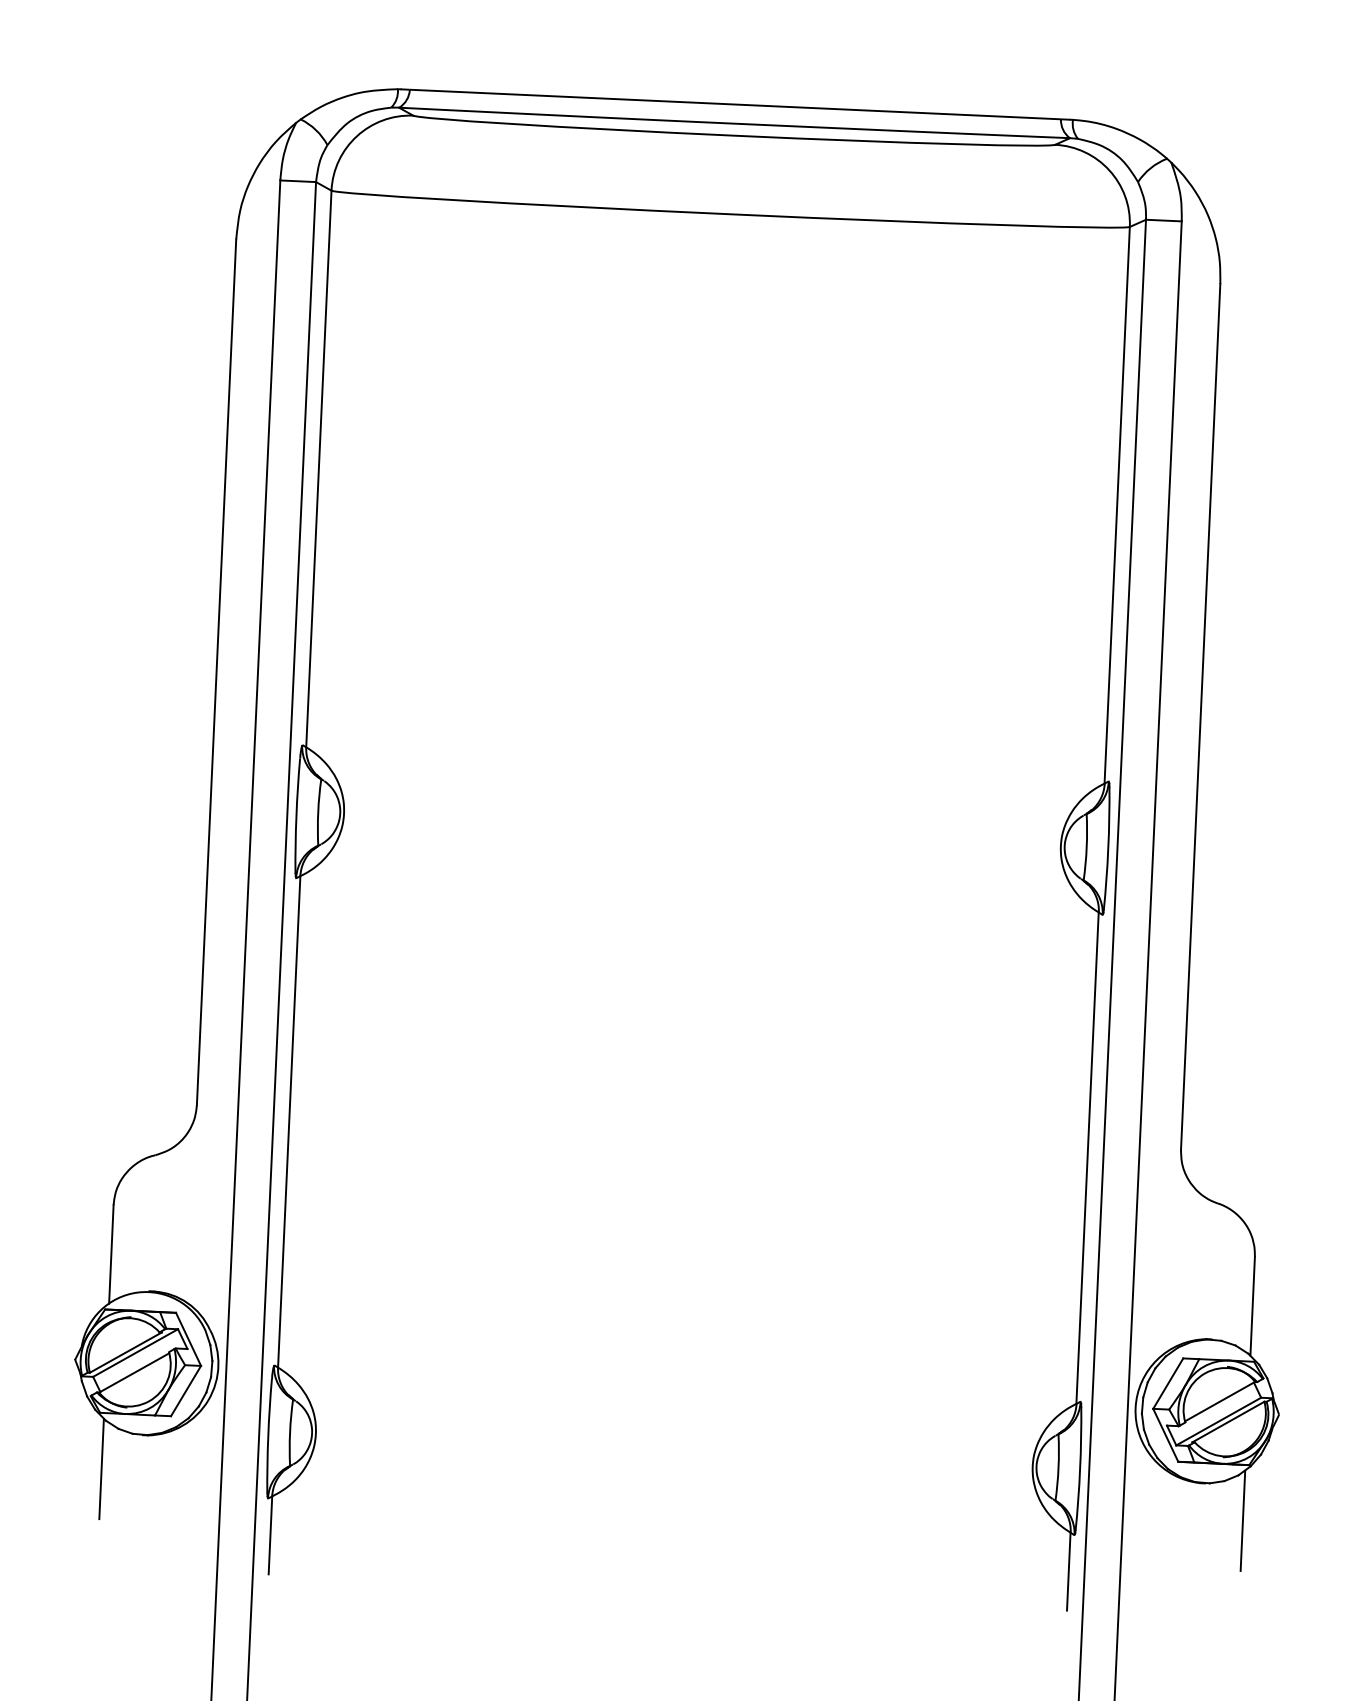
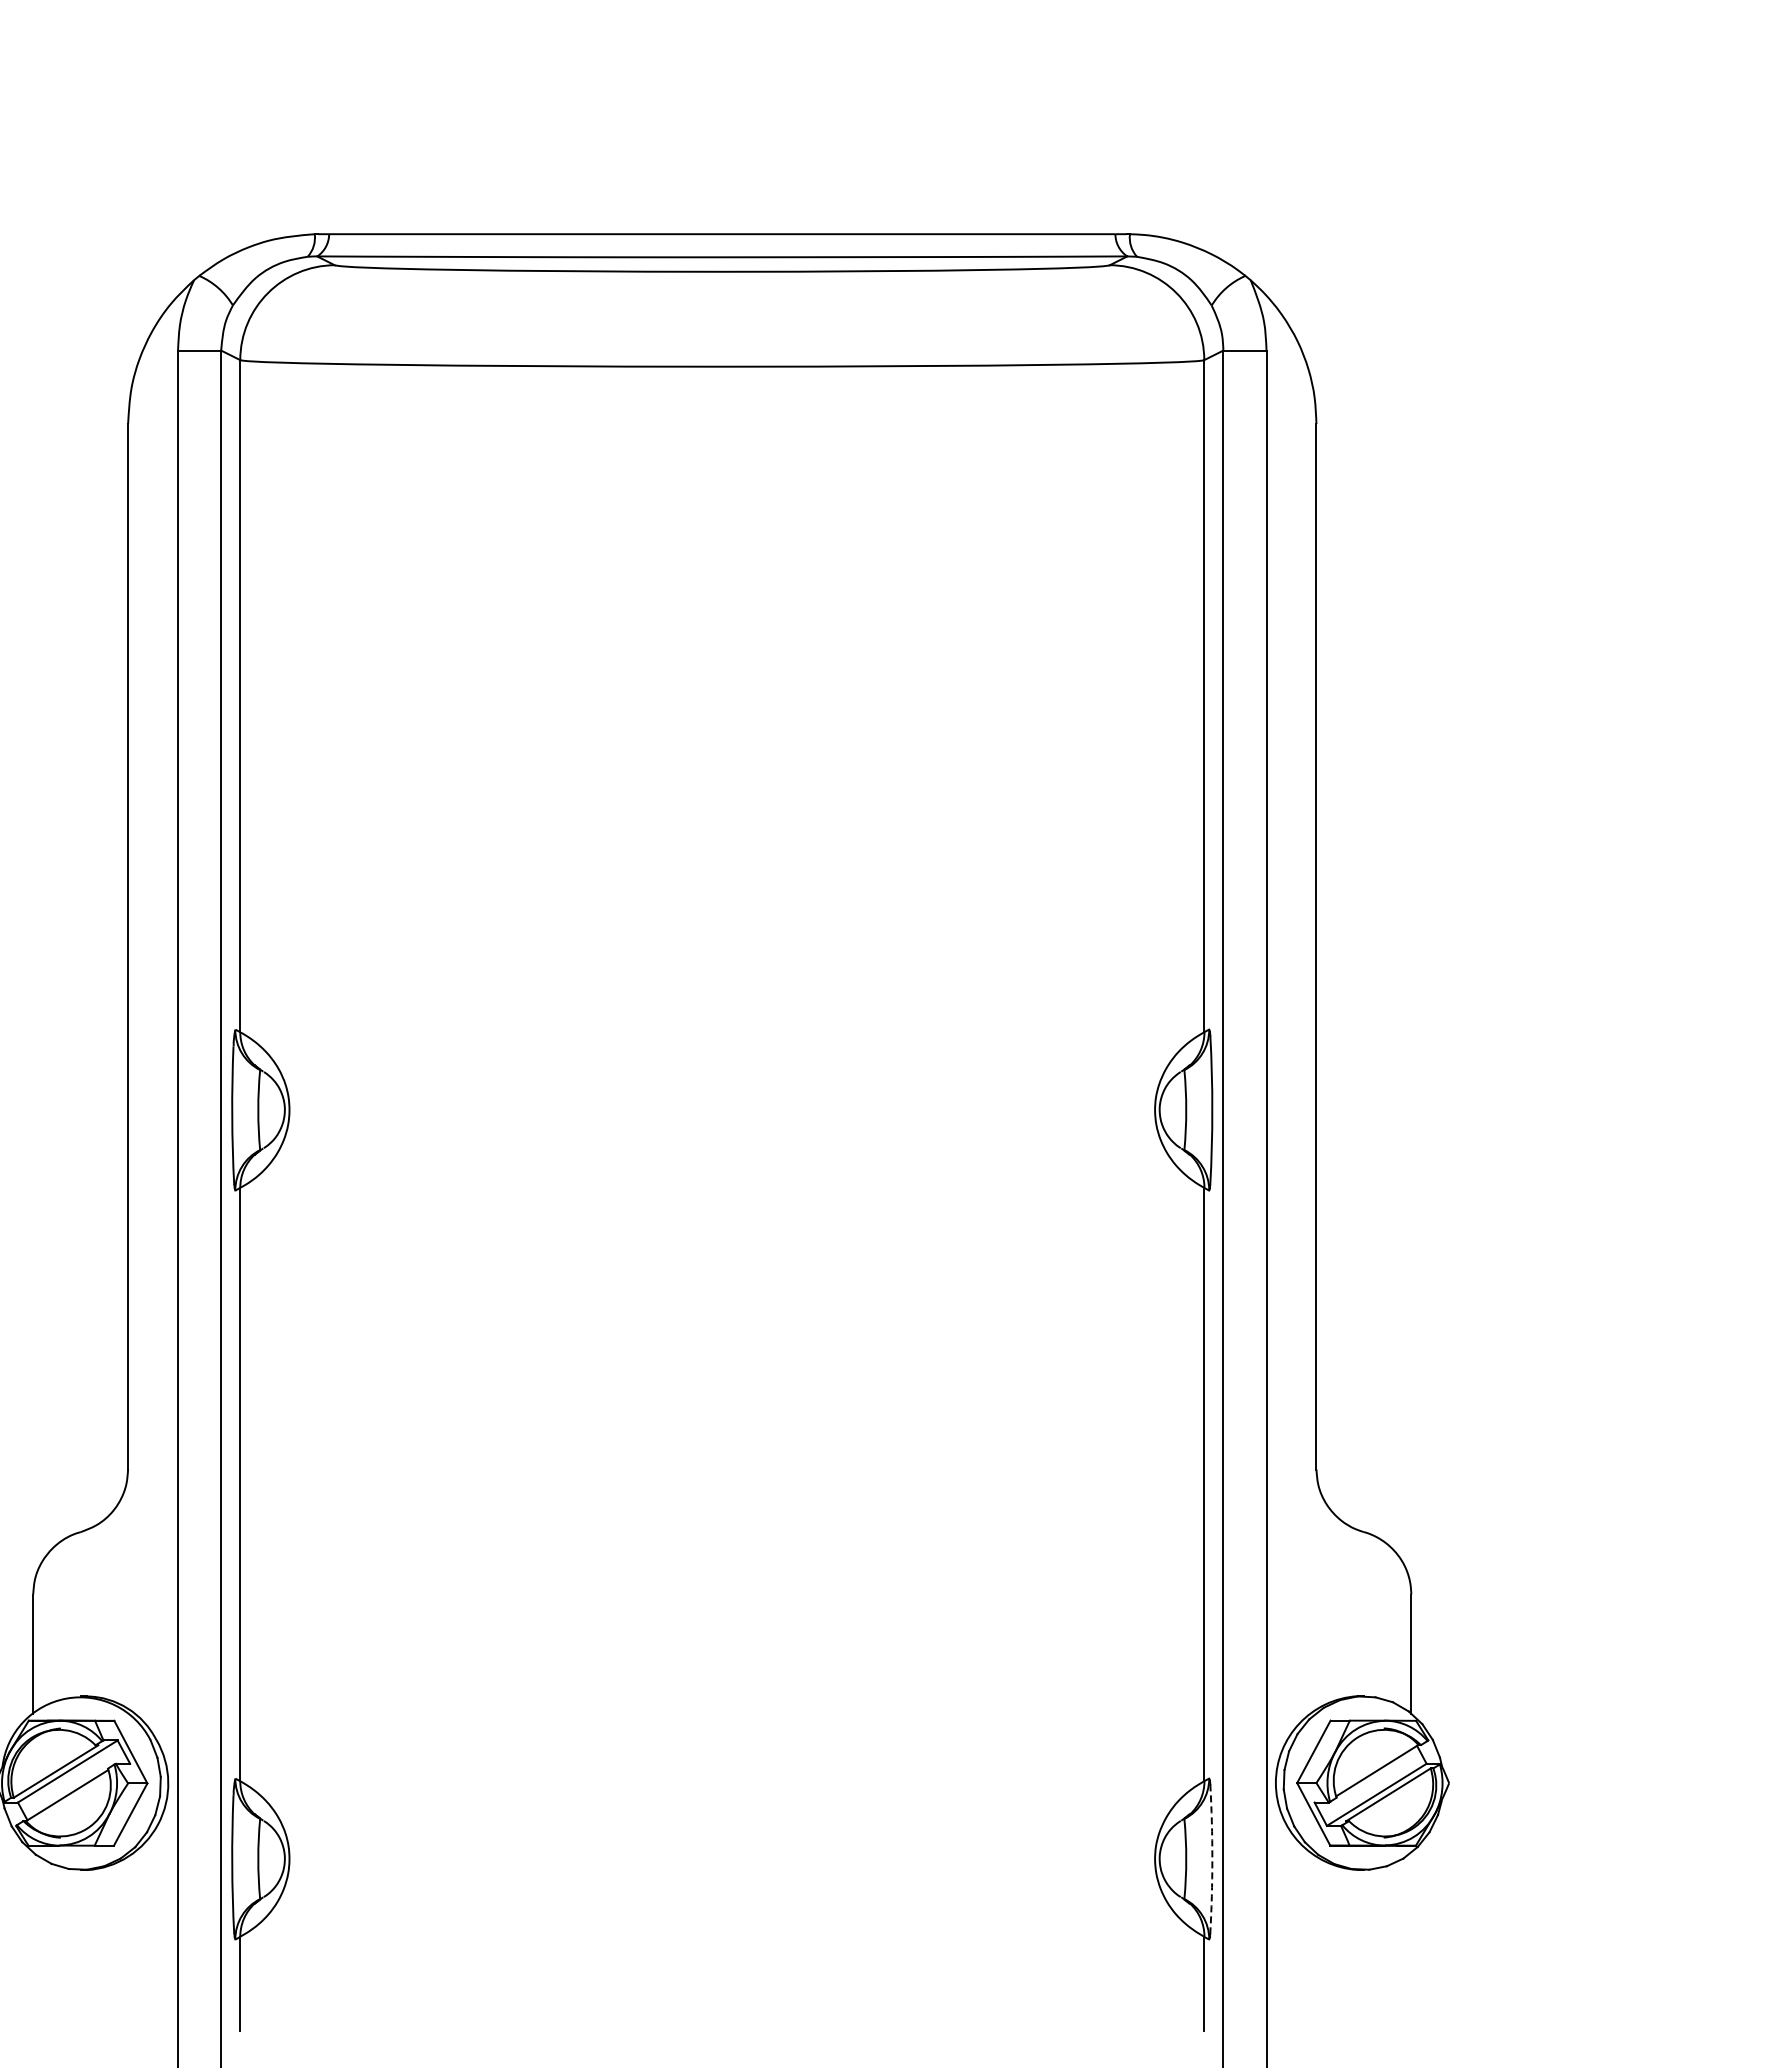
line: (101, 1468) -> (33, 1912), removed
arc: (1080, 1468) -> (1212, 1859), solid -> dashed
line: (1243, 1520) -> (1411, 1912), removed

